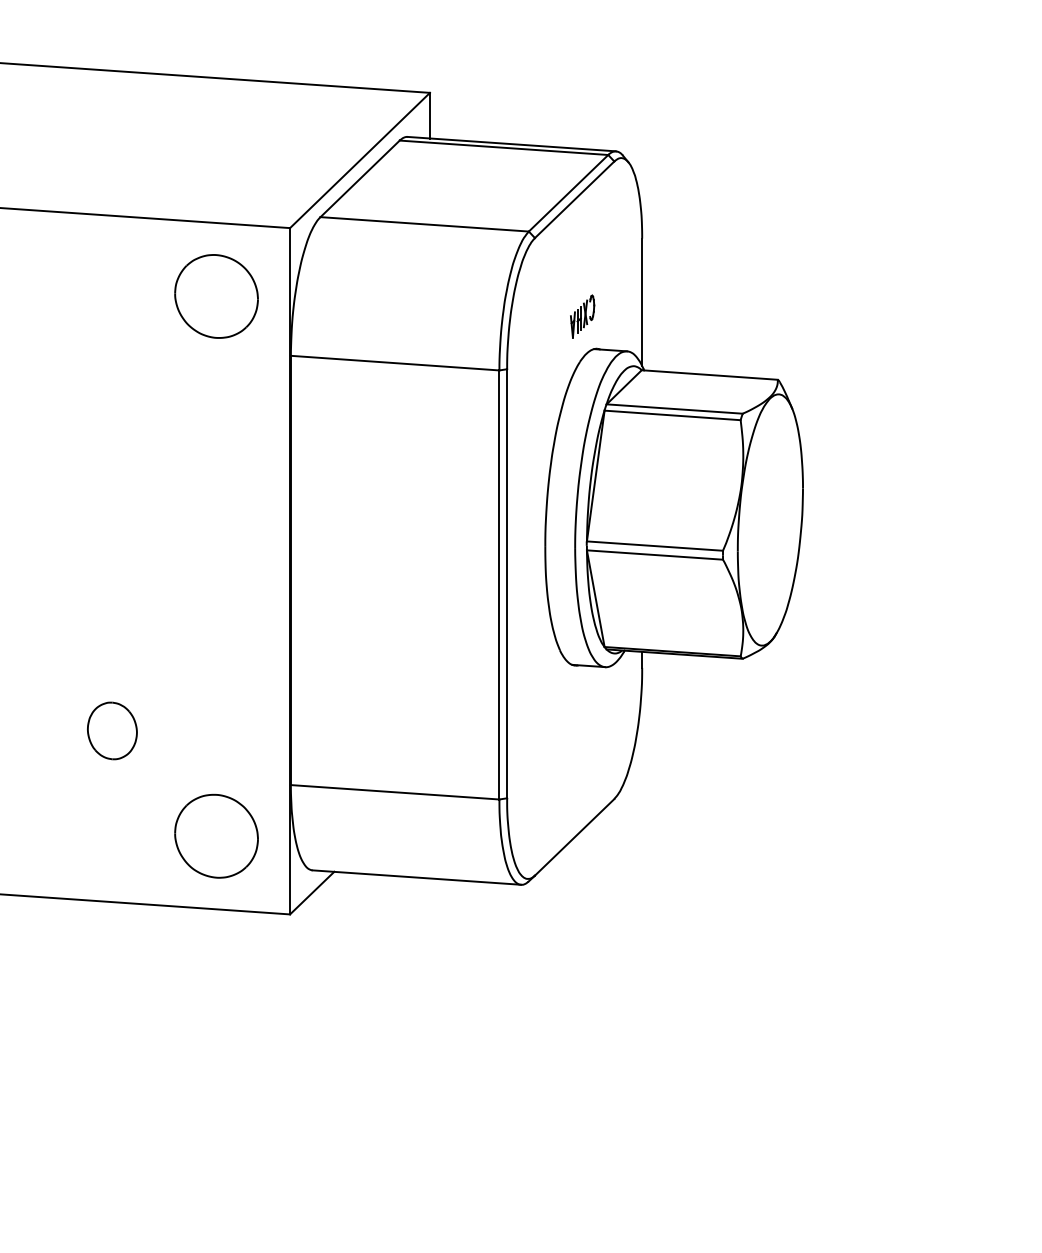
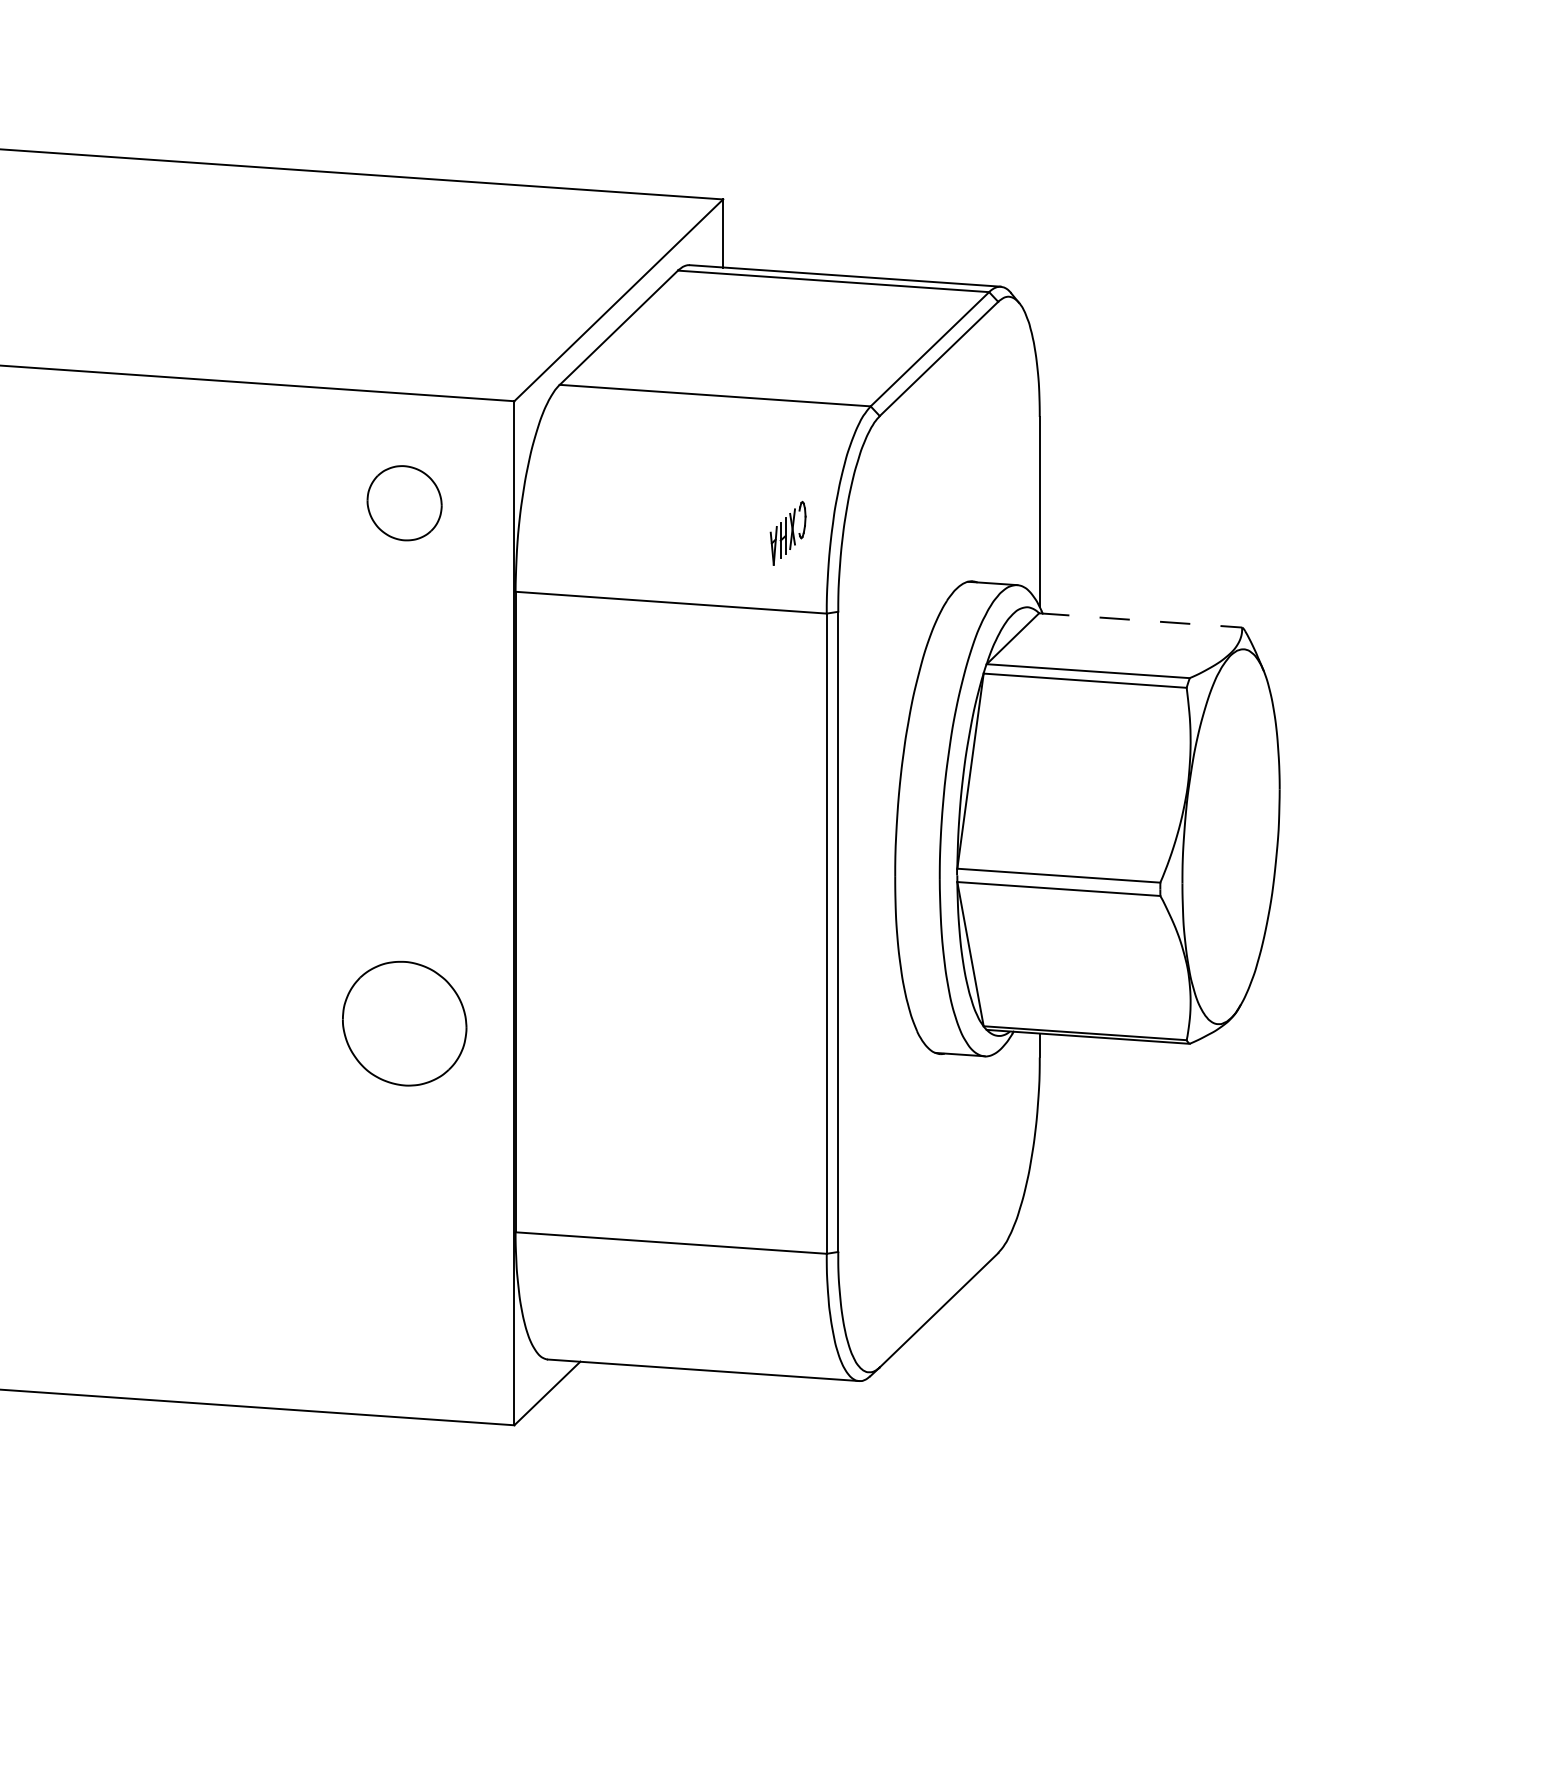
part: (216, 296) -> (404, 503), size x0.6
part: (582, 316) -> (788, 533), moved
line: (710, 375) -> (1141, 621), solid -> dashed
part: (112, 730) -> (249, 1150), removed
part: (216, 835) -> (404, 1022), moved

